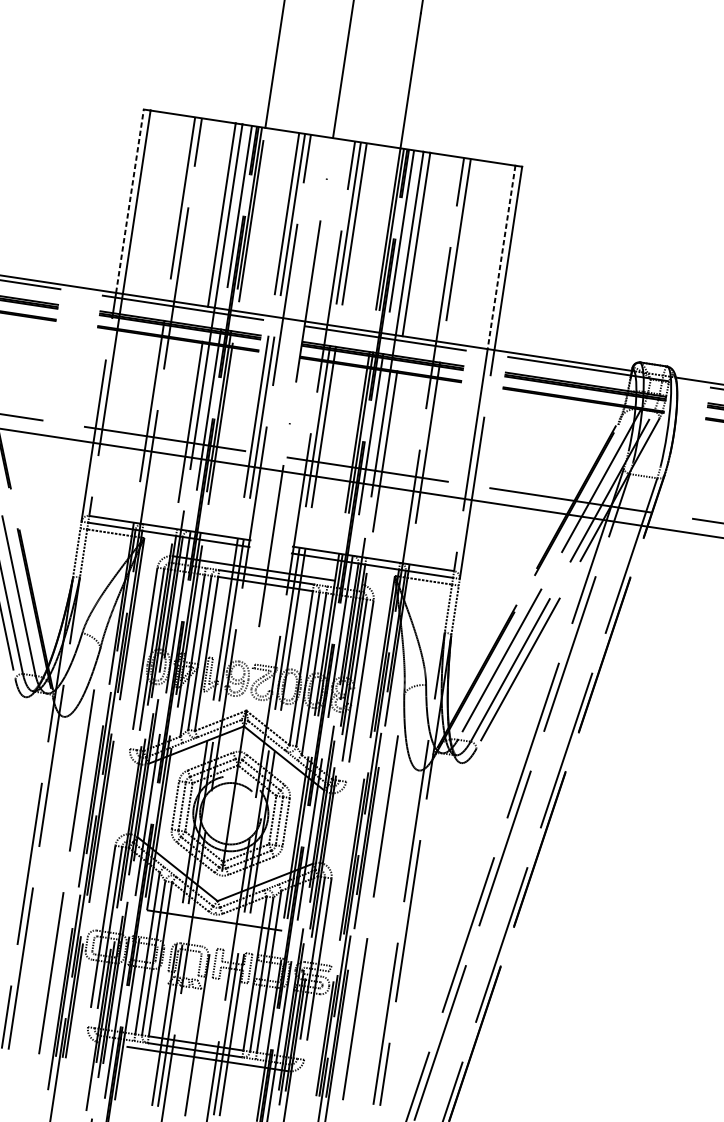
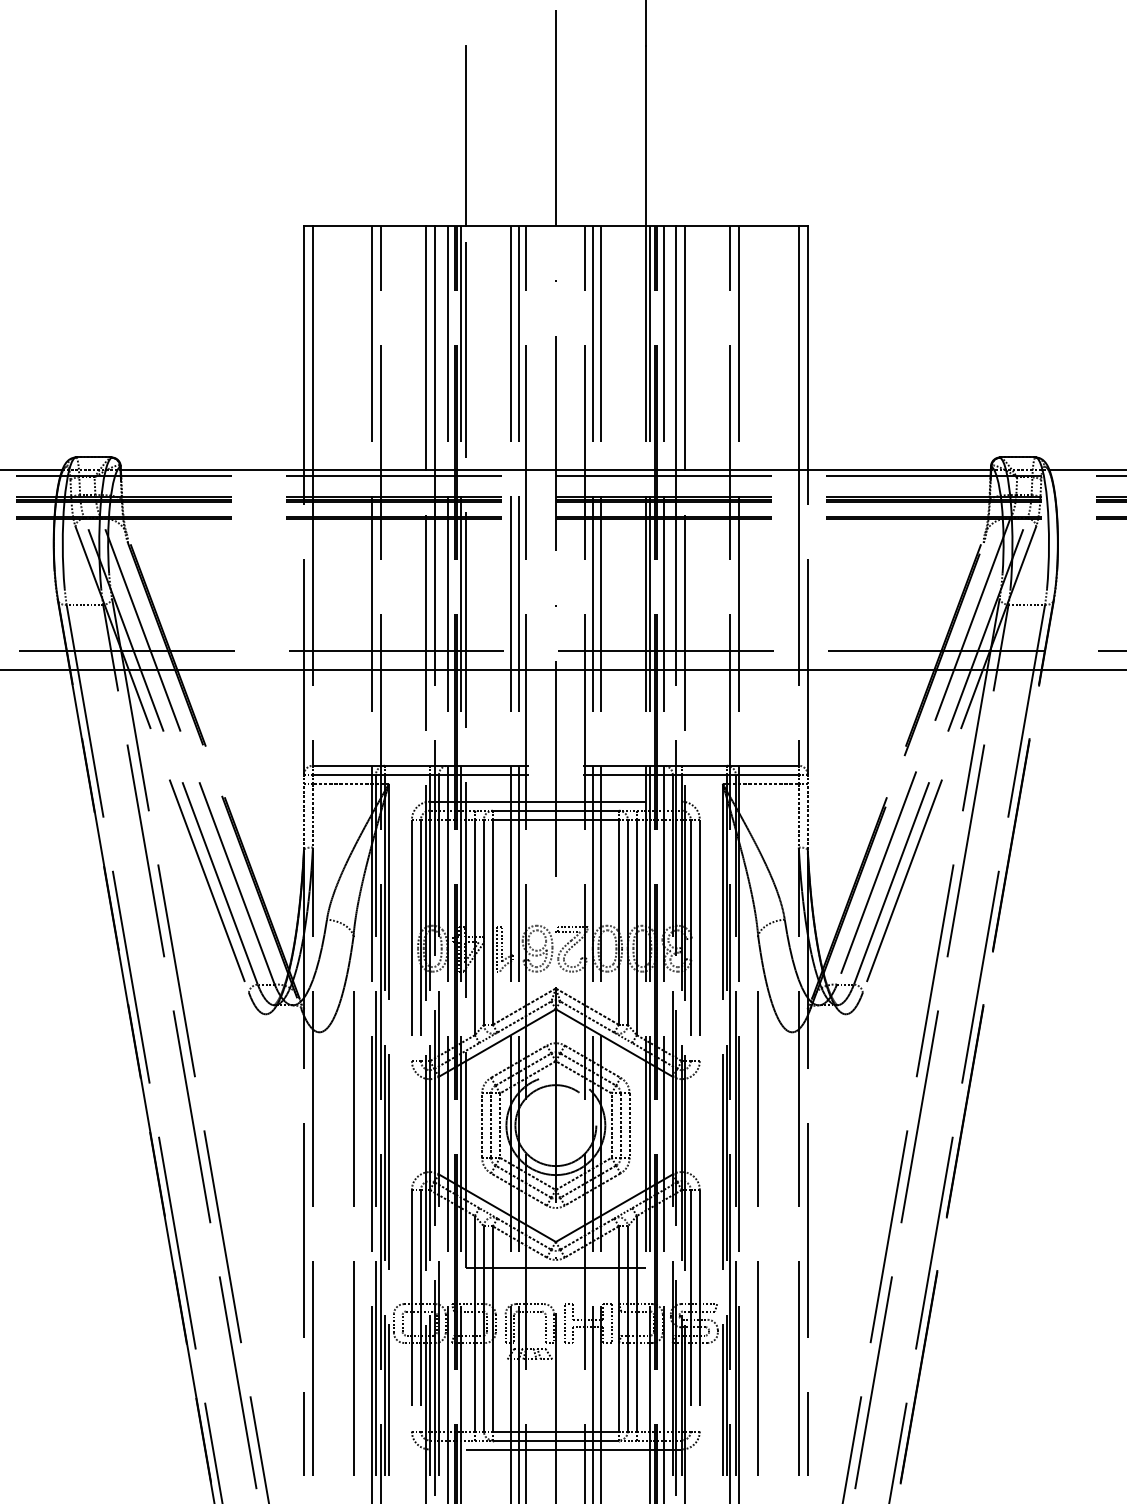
line: (129, 200) -> (303, 347), dashed -> solid
line: (501, 257) -> (798, 348), dashed -> solid

